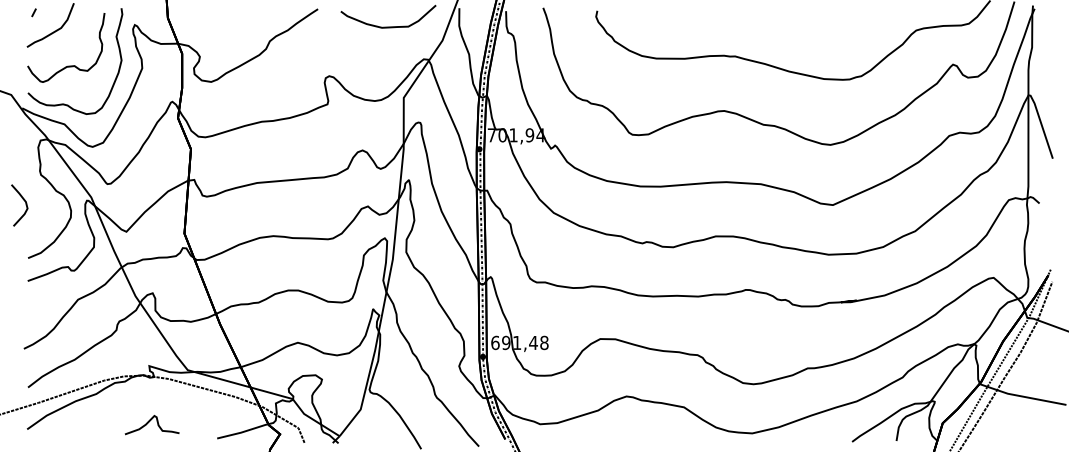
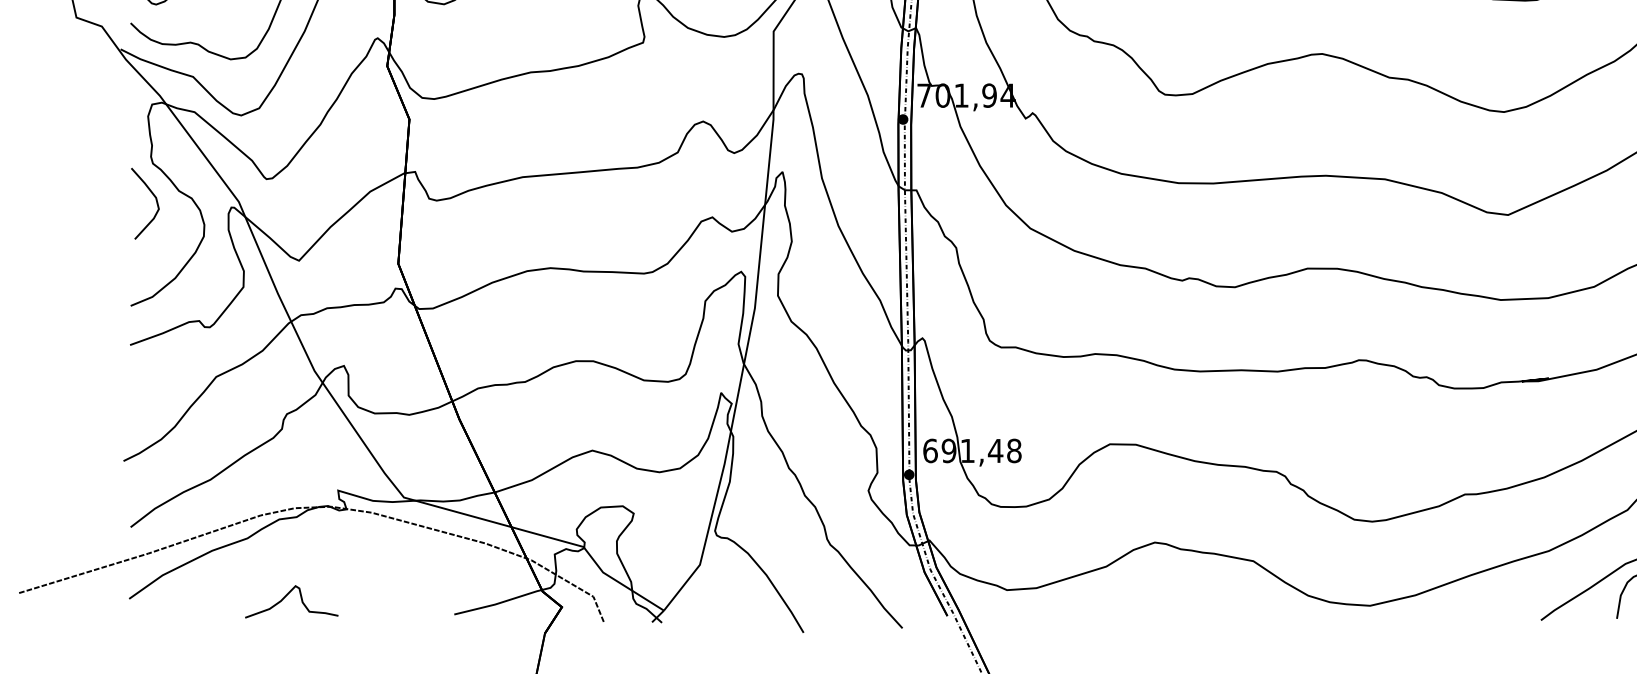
curve: (25, 205) -> (155, 203), moved
curve: (149, 422) -> (287, 597), moved

